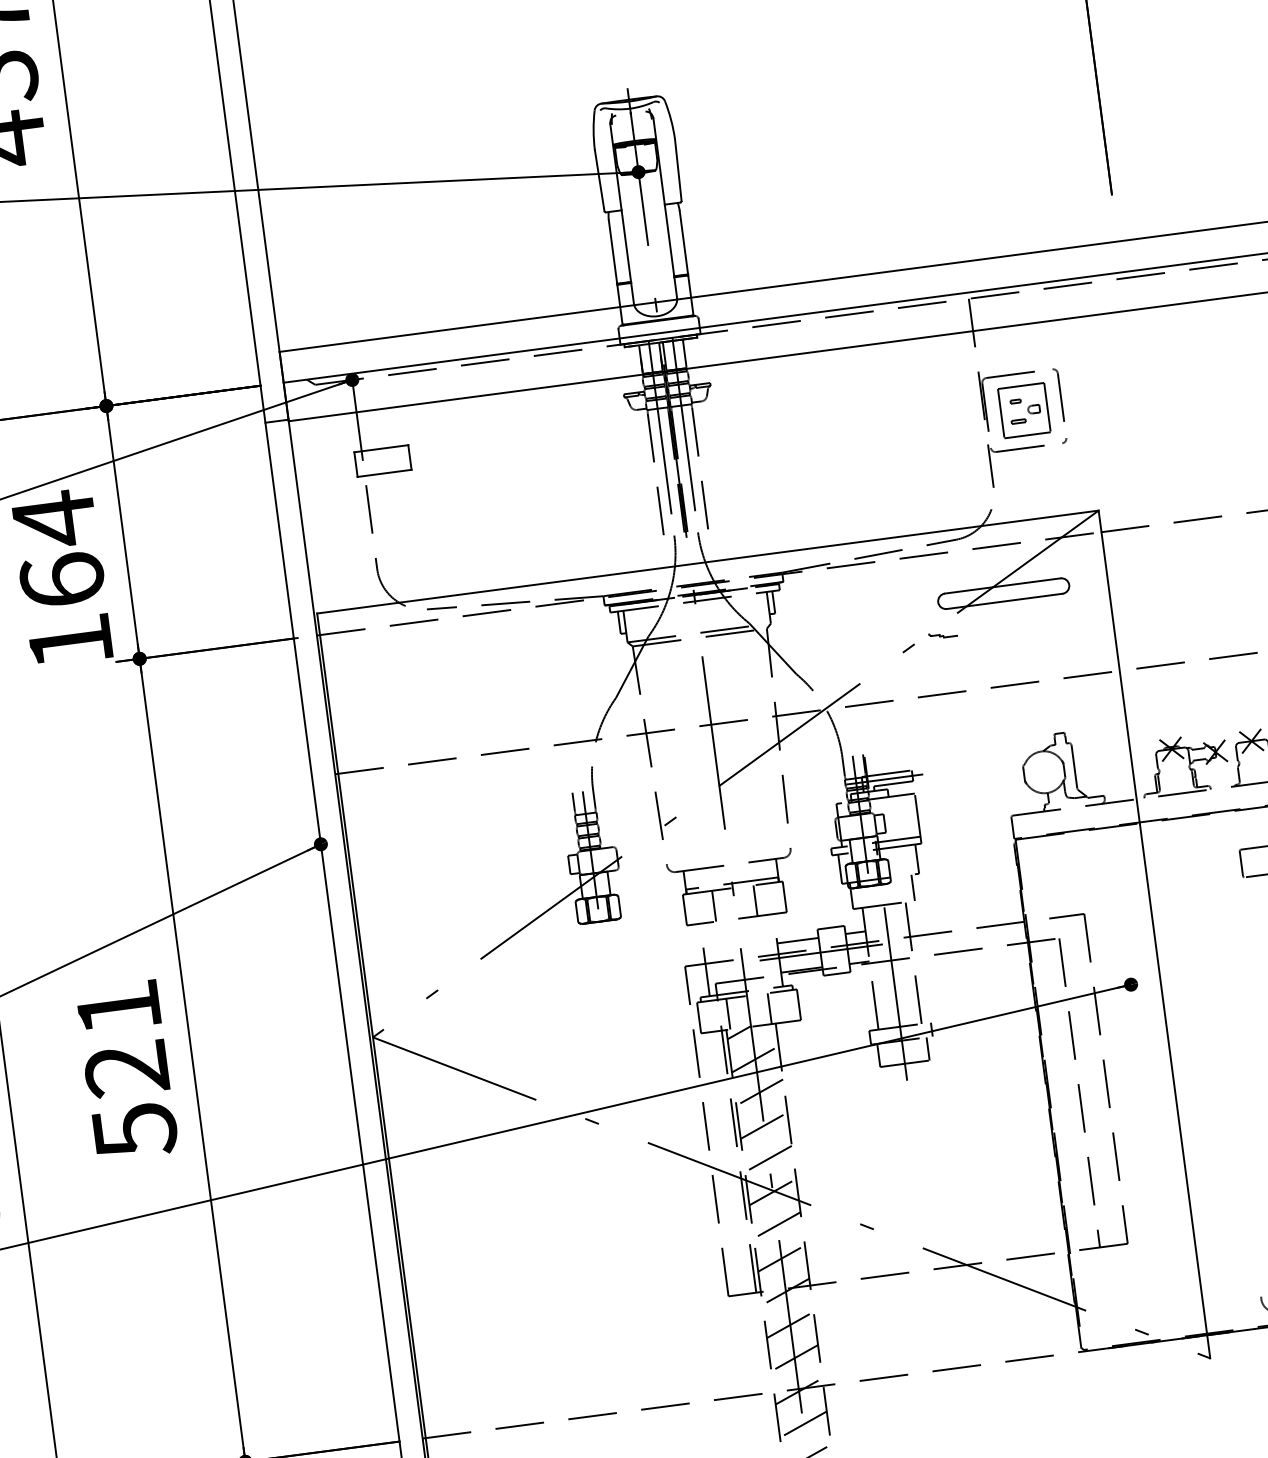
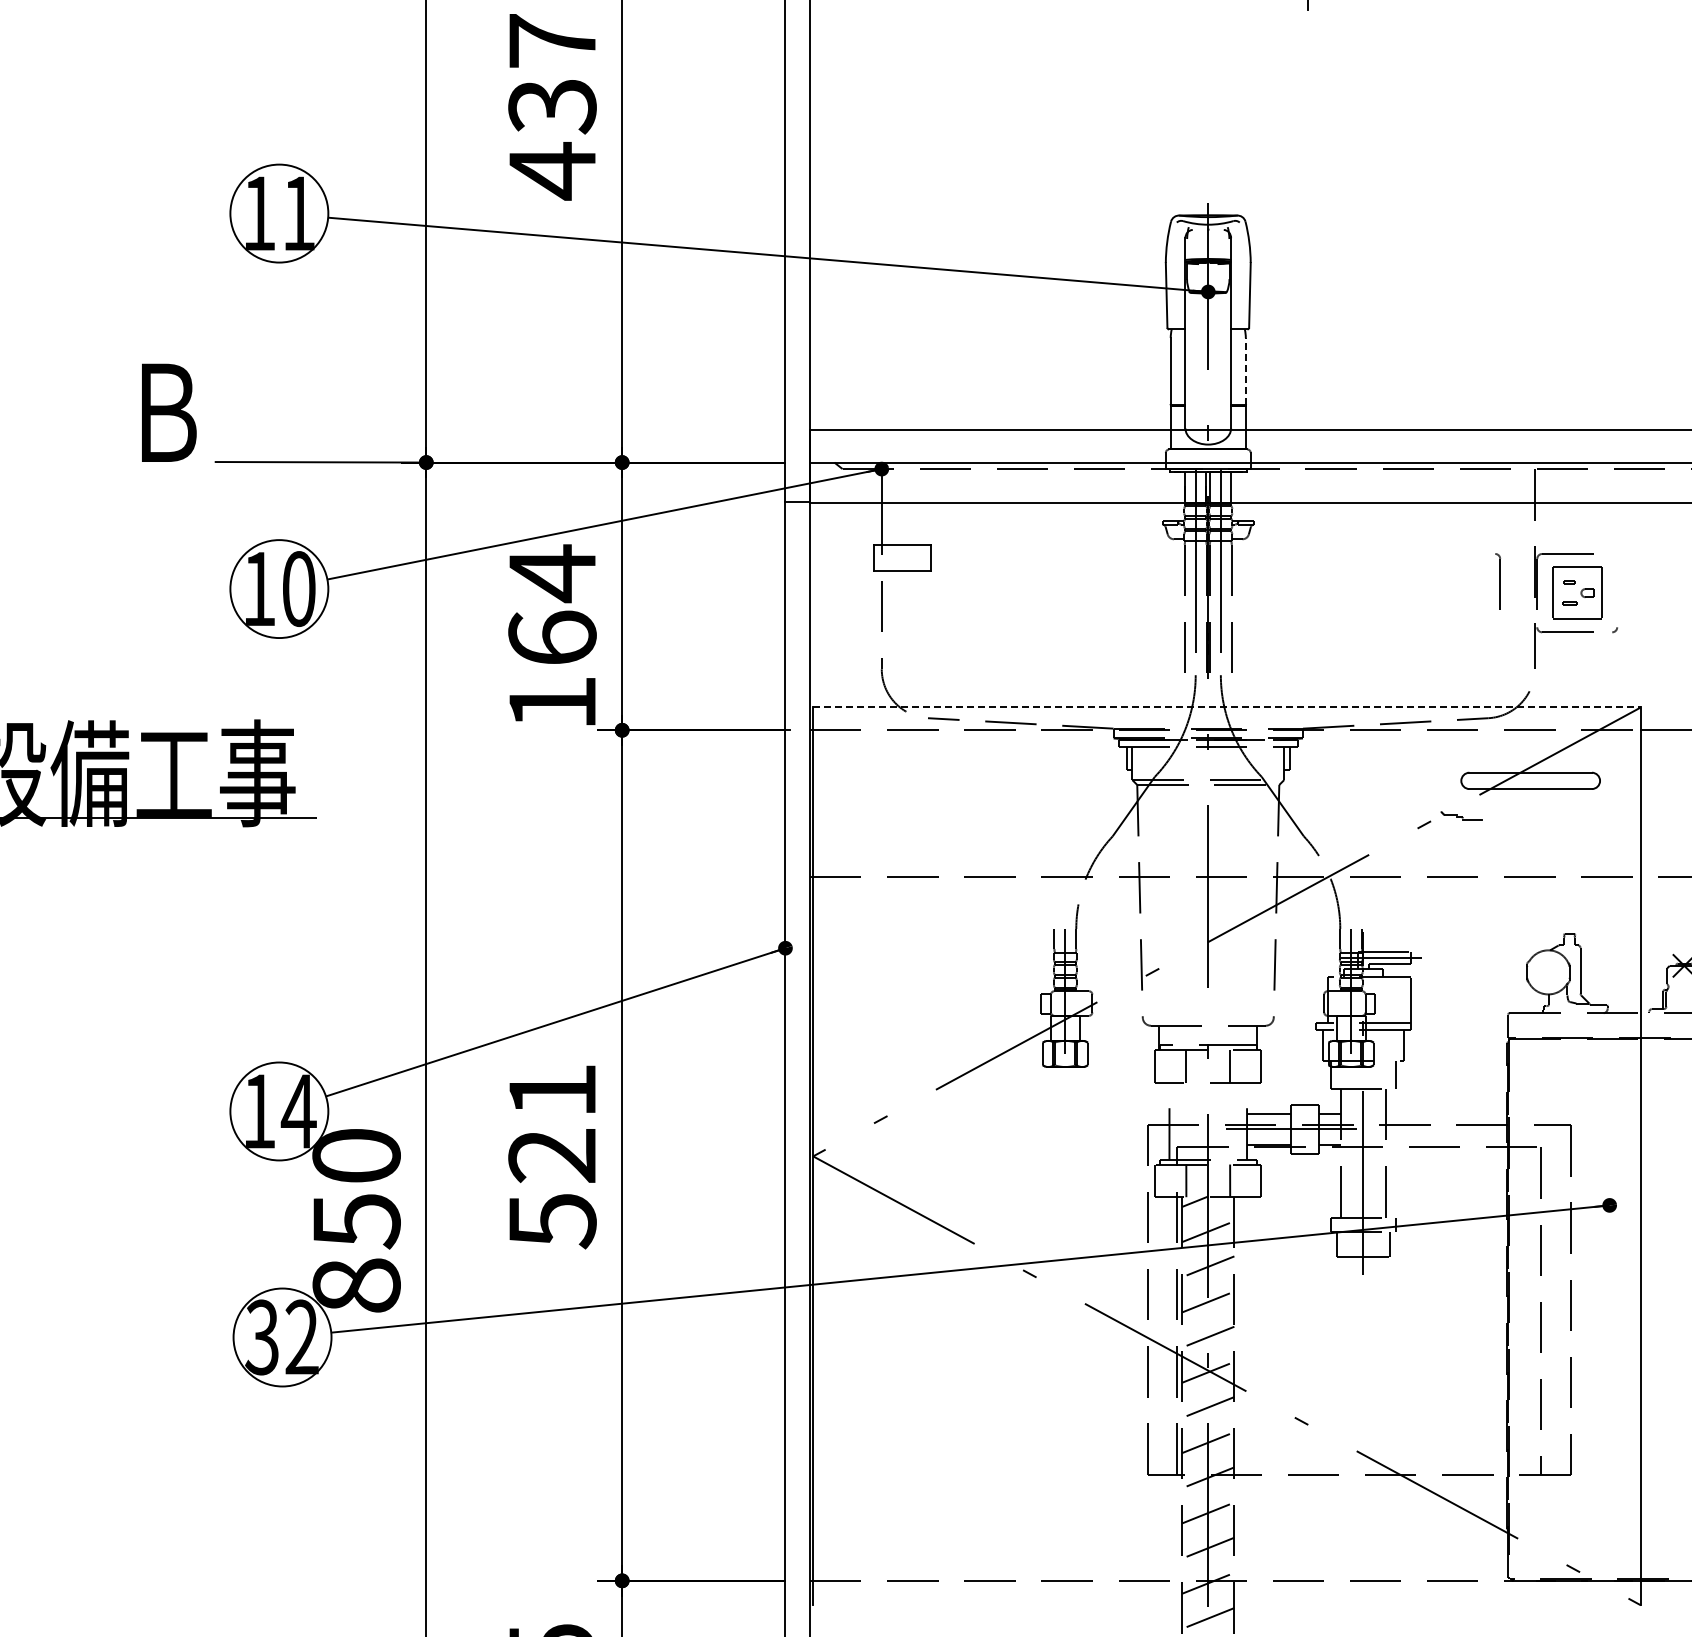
line: (683, 241) -> (1245, 370), solid -> dashed
part: (1059, 394) -> (1498, 581), moved
line: (708, 562) -> (1227, 707), solid -> dashed
part: (942, 634) -> (1461, 815), size x1.4

